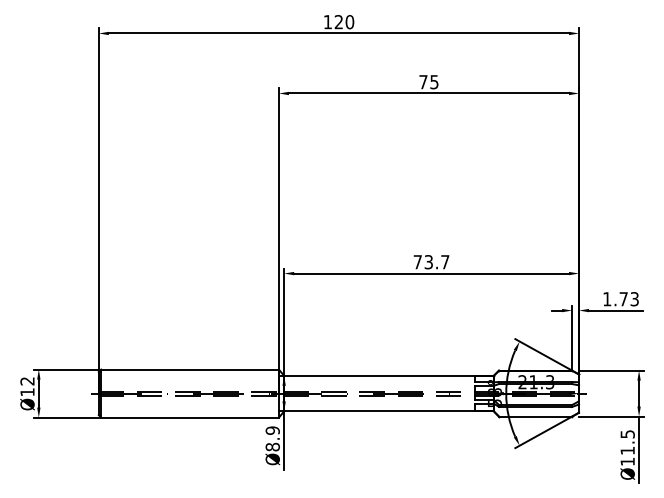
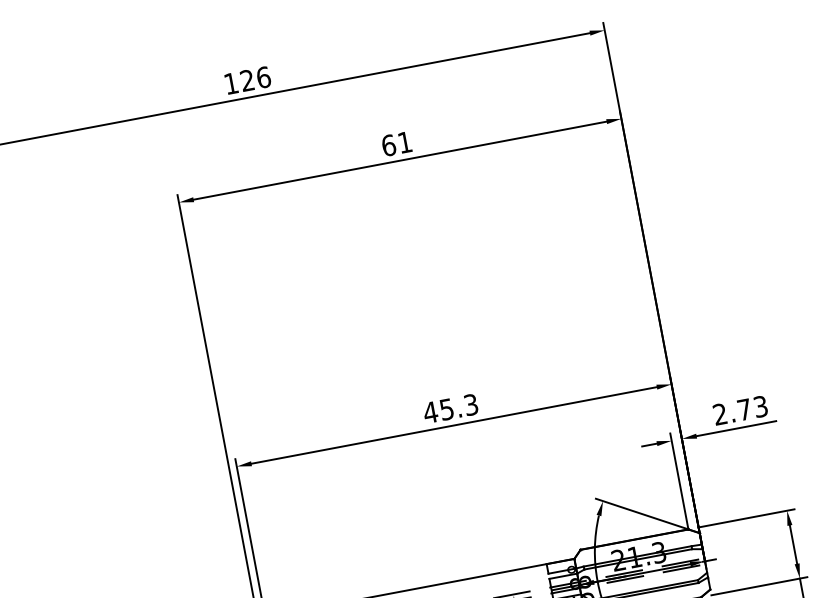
text: (349, 22) -> (263, 78), 120 -> 126
text: (428, 82) -> (396, 144), 75 -> 61
text: (431, 262) -> (450, 409), 73.7 -> 45.3
text: (607, 299) -> (720, 414), 1.73 -> 2.73

